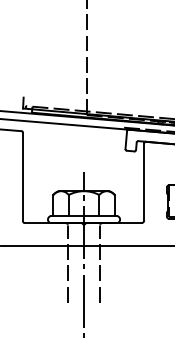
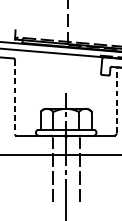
line: (23, 177) -> (15, 97), solid -> dashed
line: (144, 181) -> (116, 100), solid -> dashed

